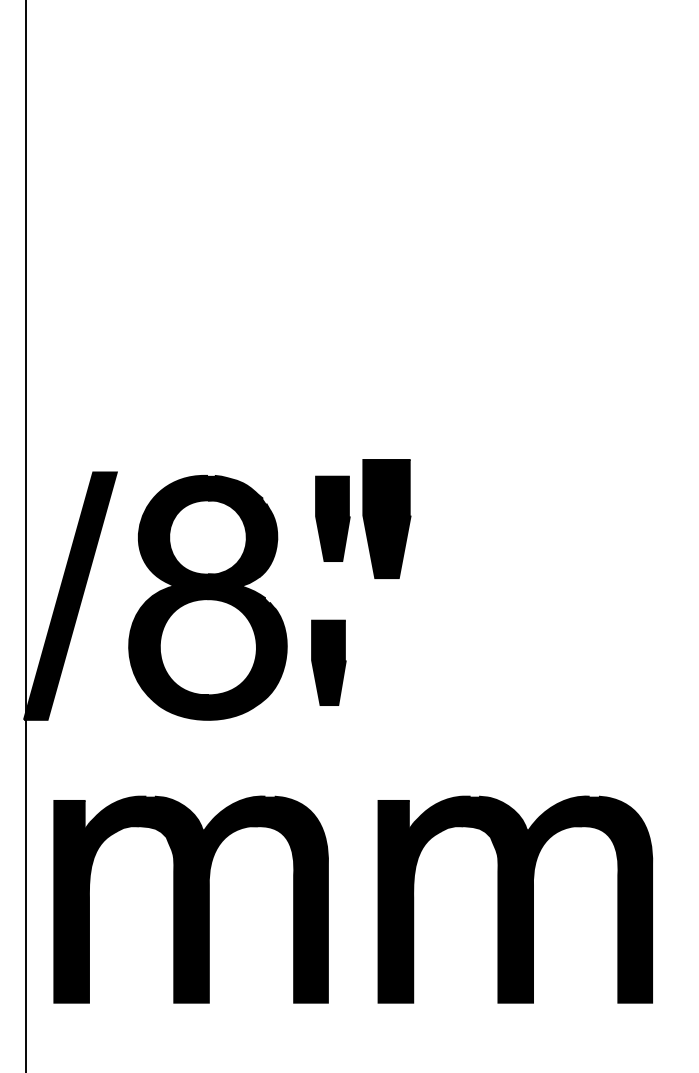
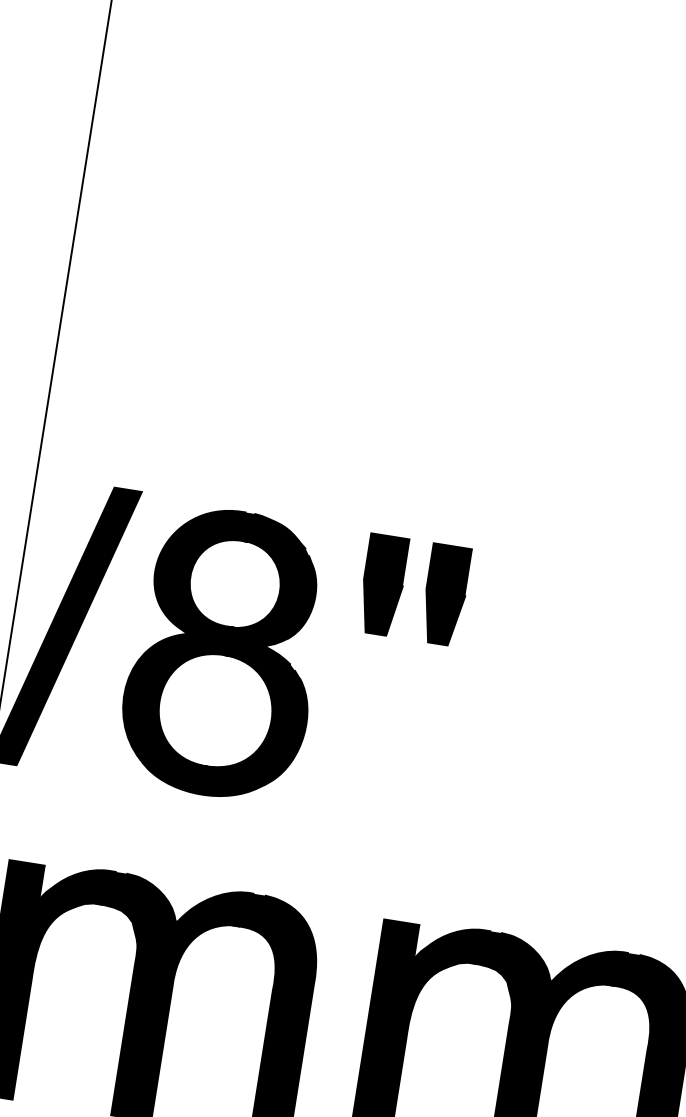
part: (386, 518) -> (445, 594), size x0.71
part: (328, 662) -> (351, 750), removed

